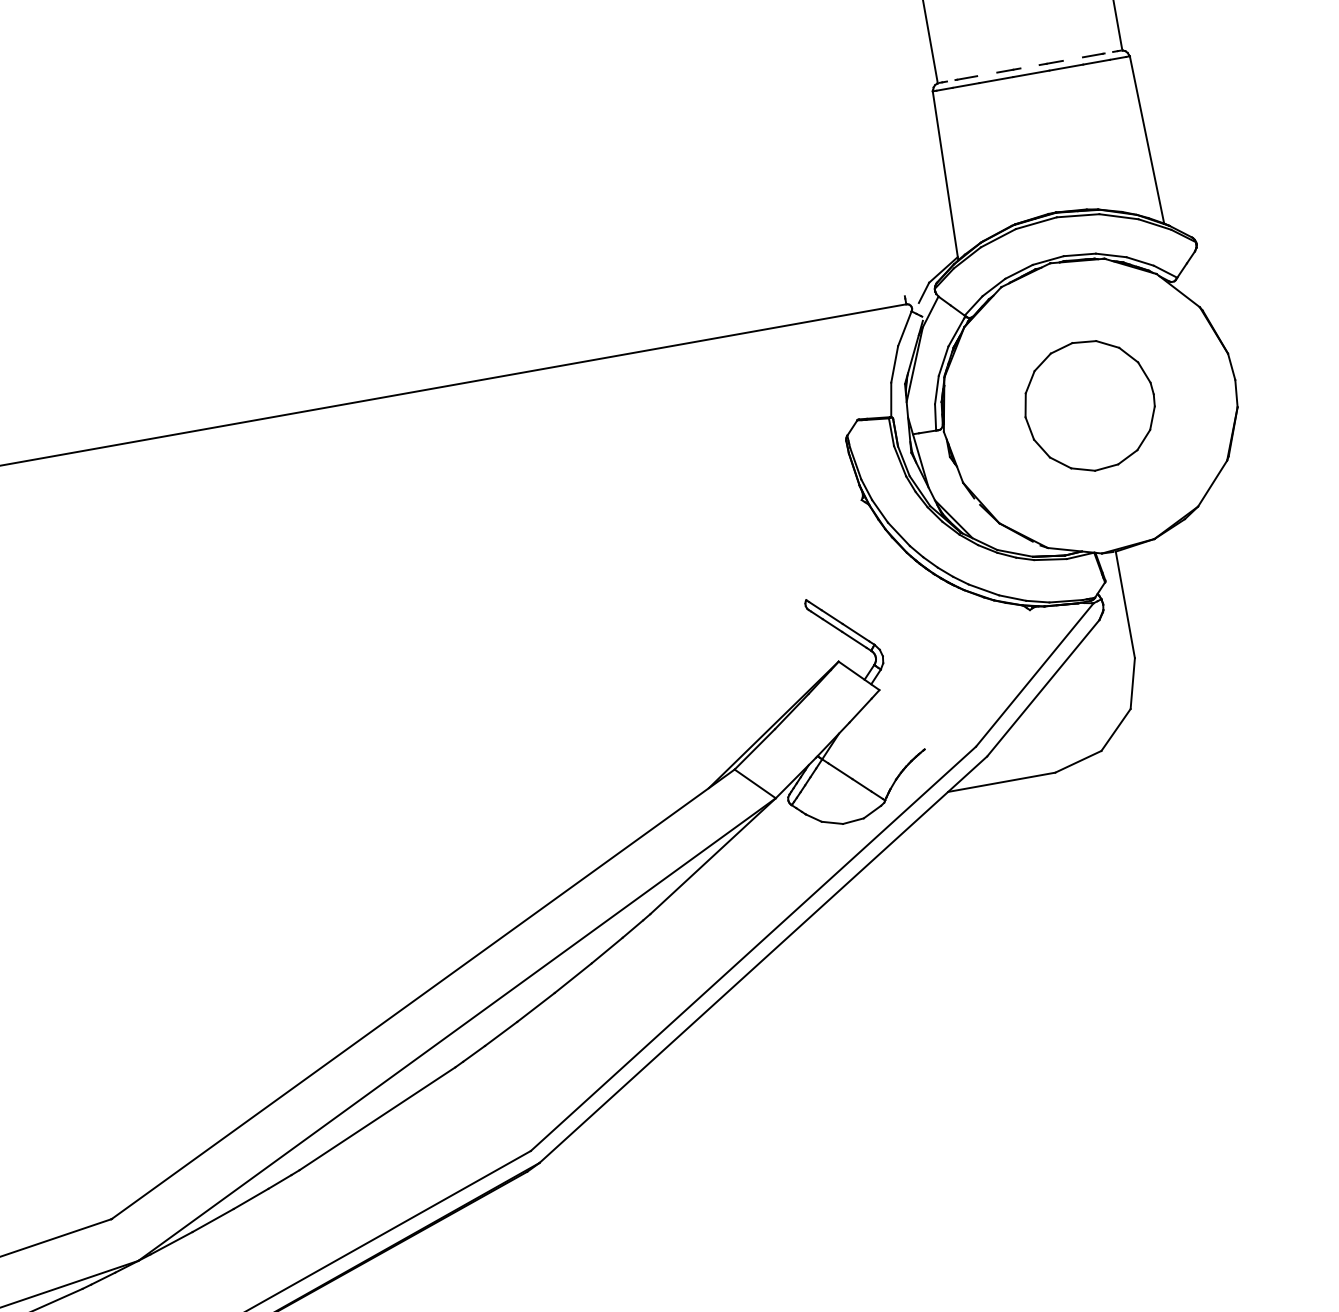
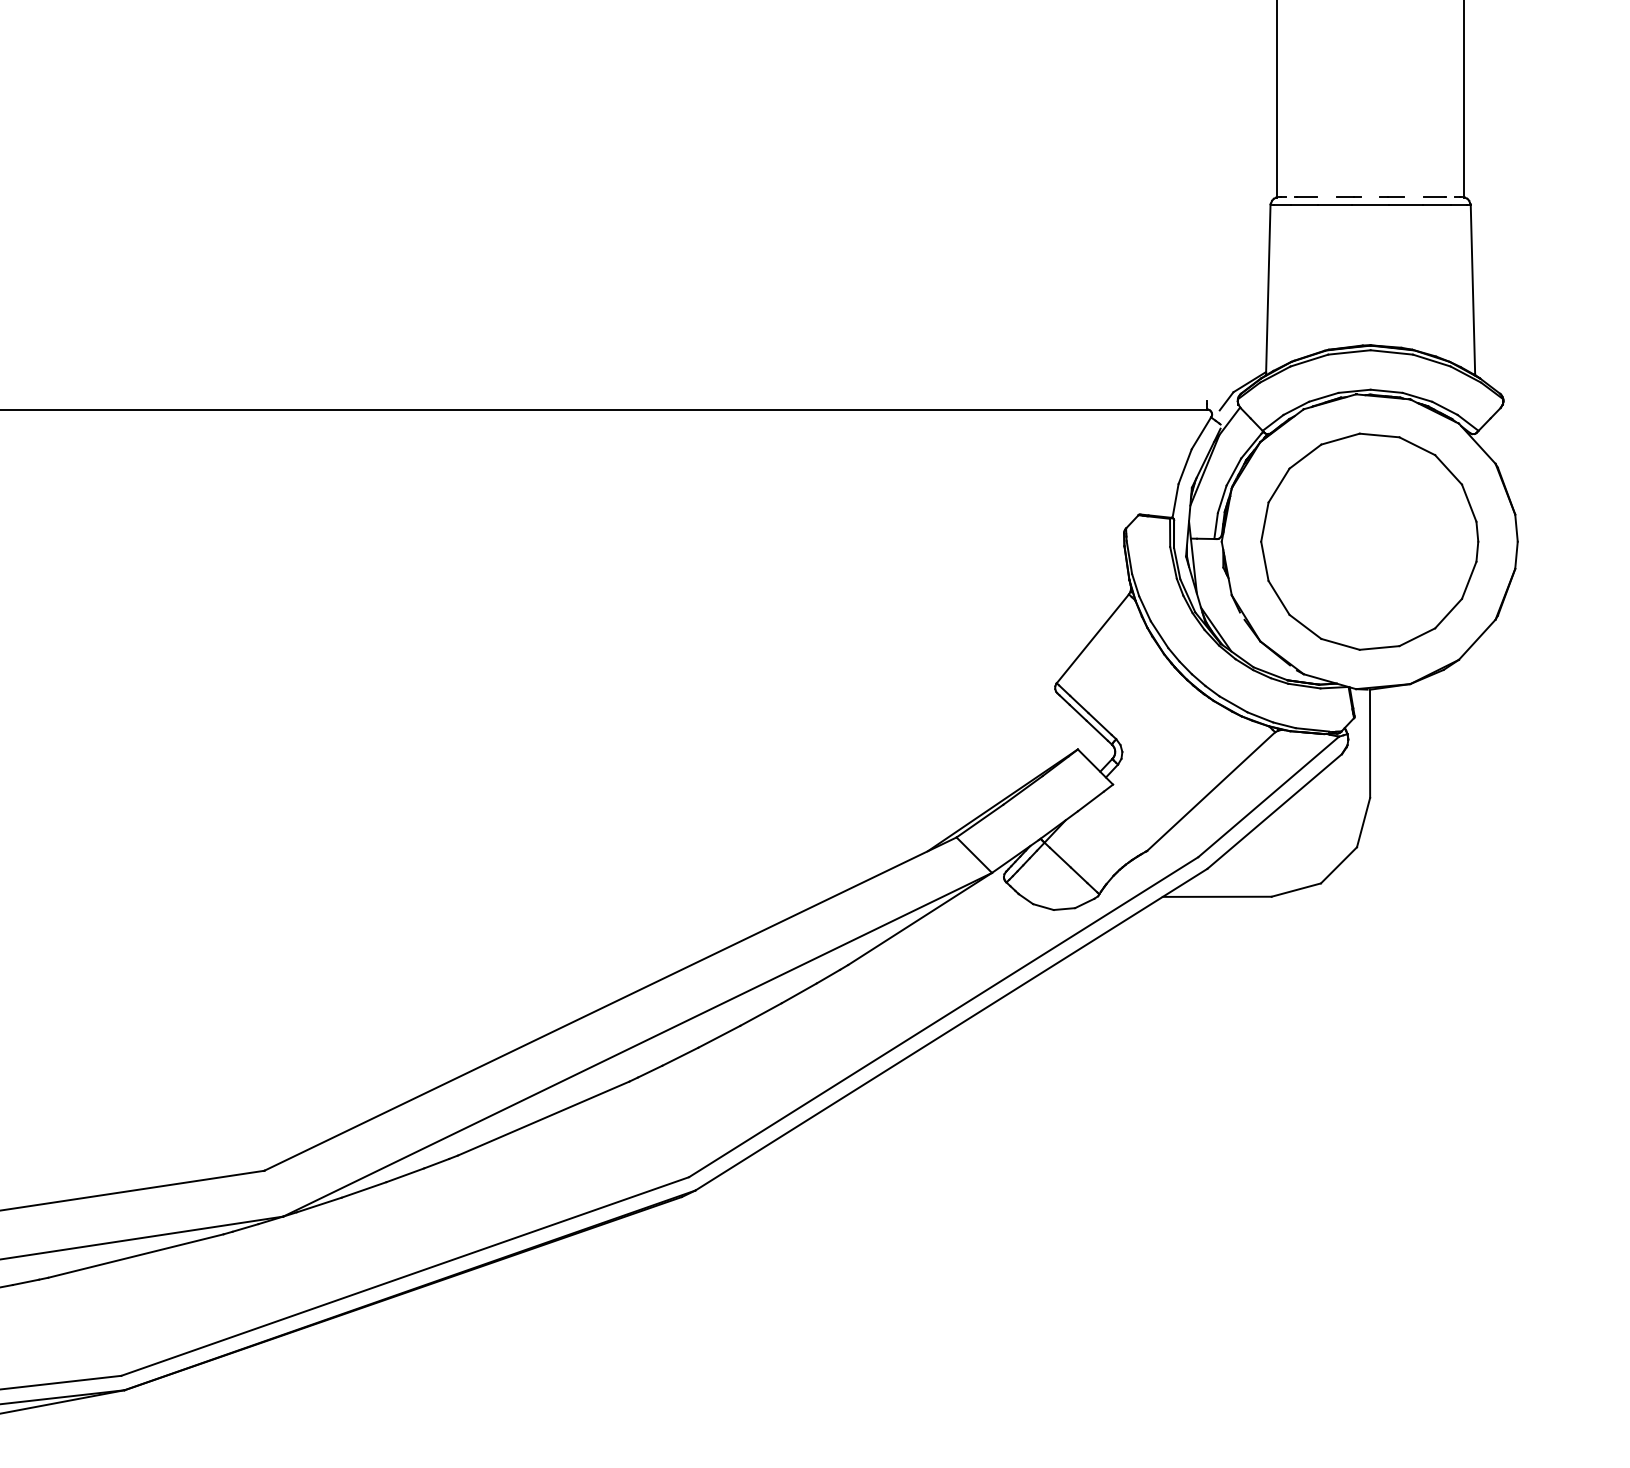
part: (1089, 405) -> (1369, 541), size x1.67
line: (833, 549) -> (1092, 638), added
line: (977, 679) -> (1211, 791), added

